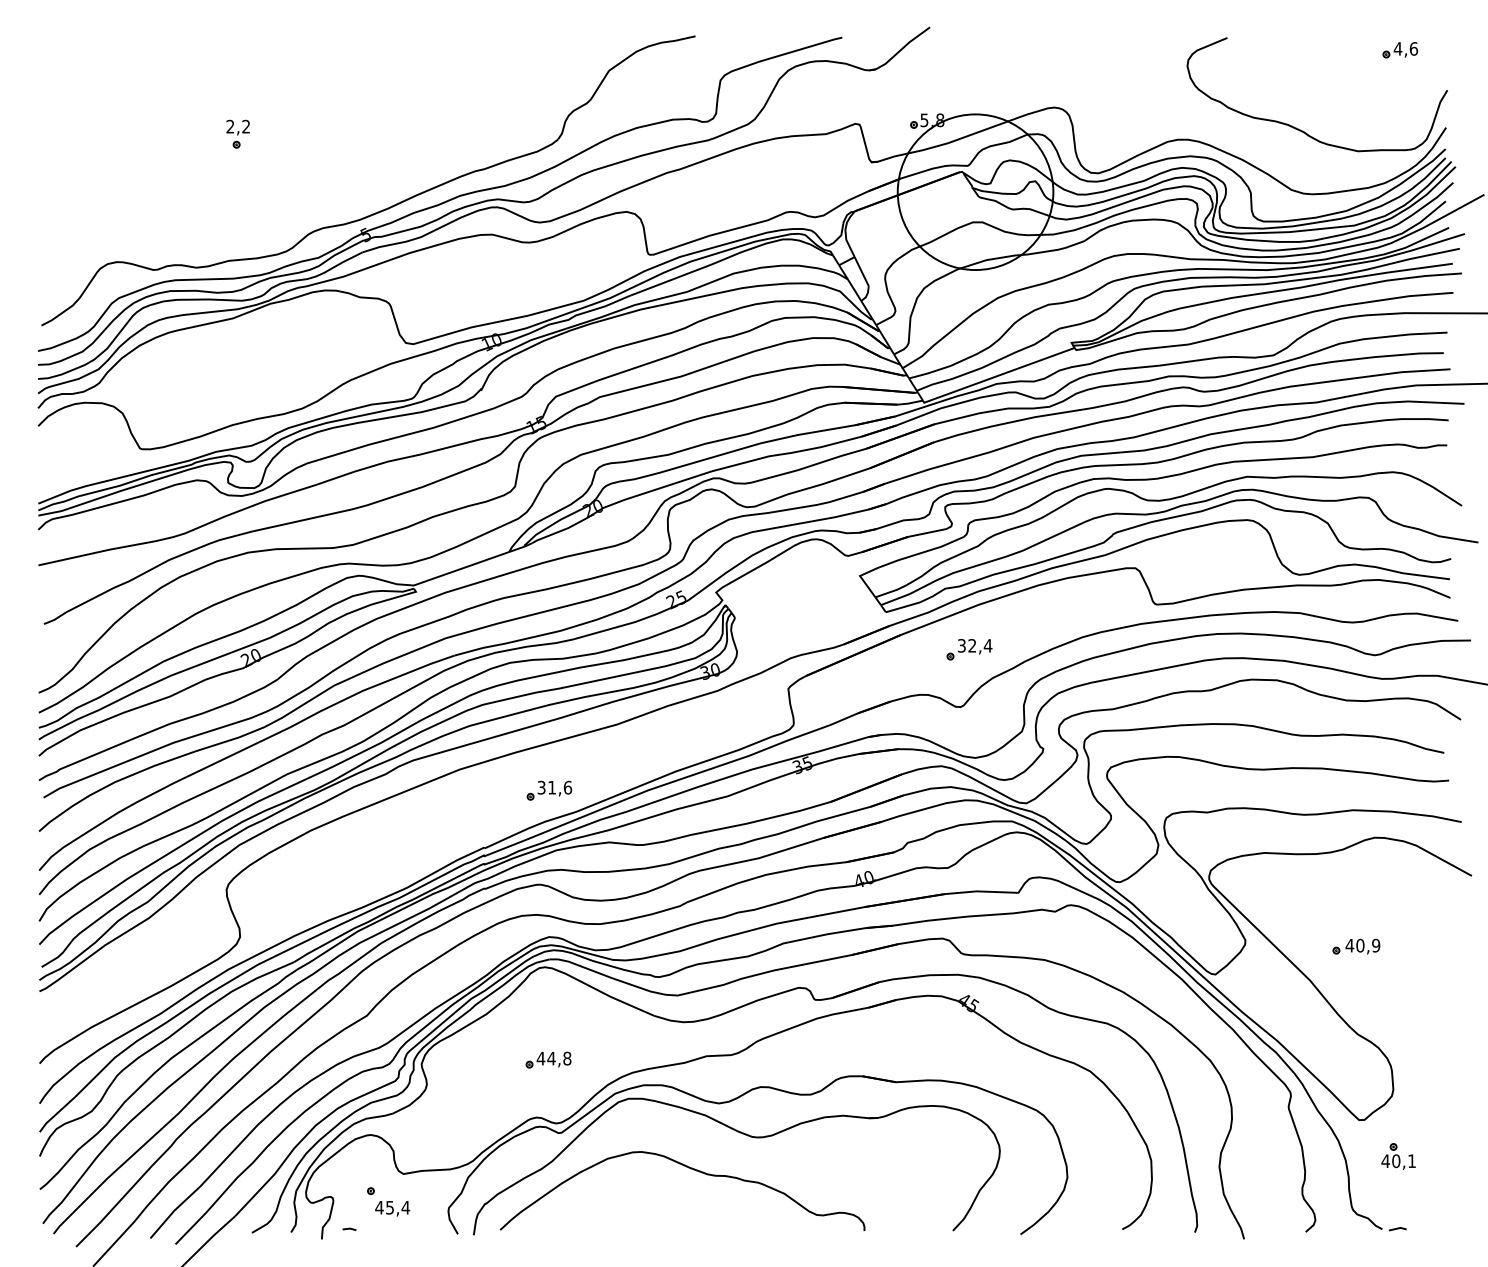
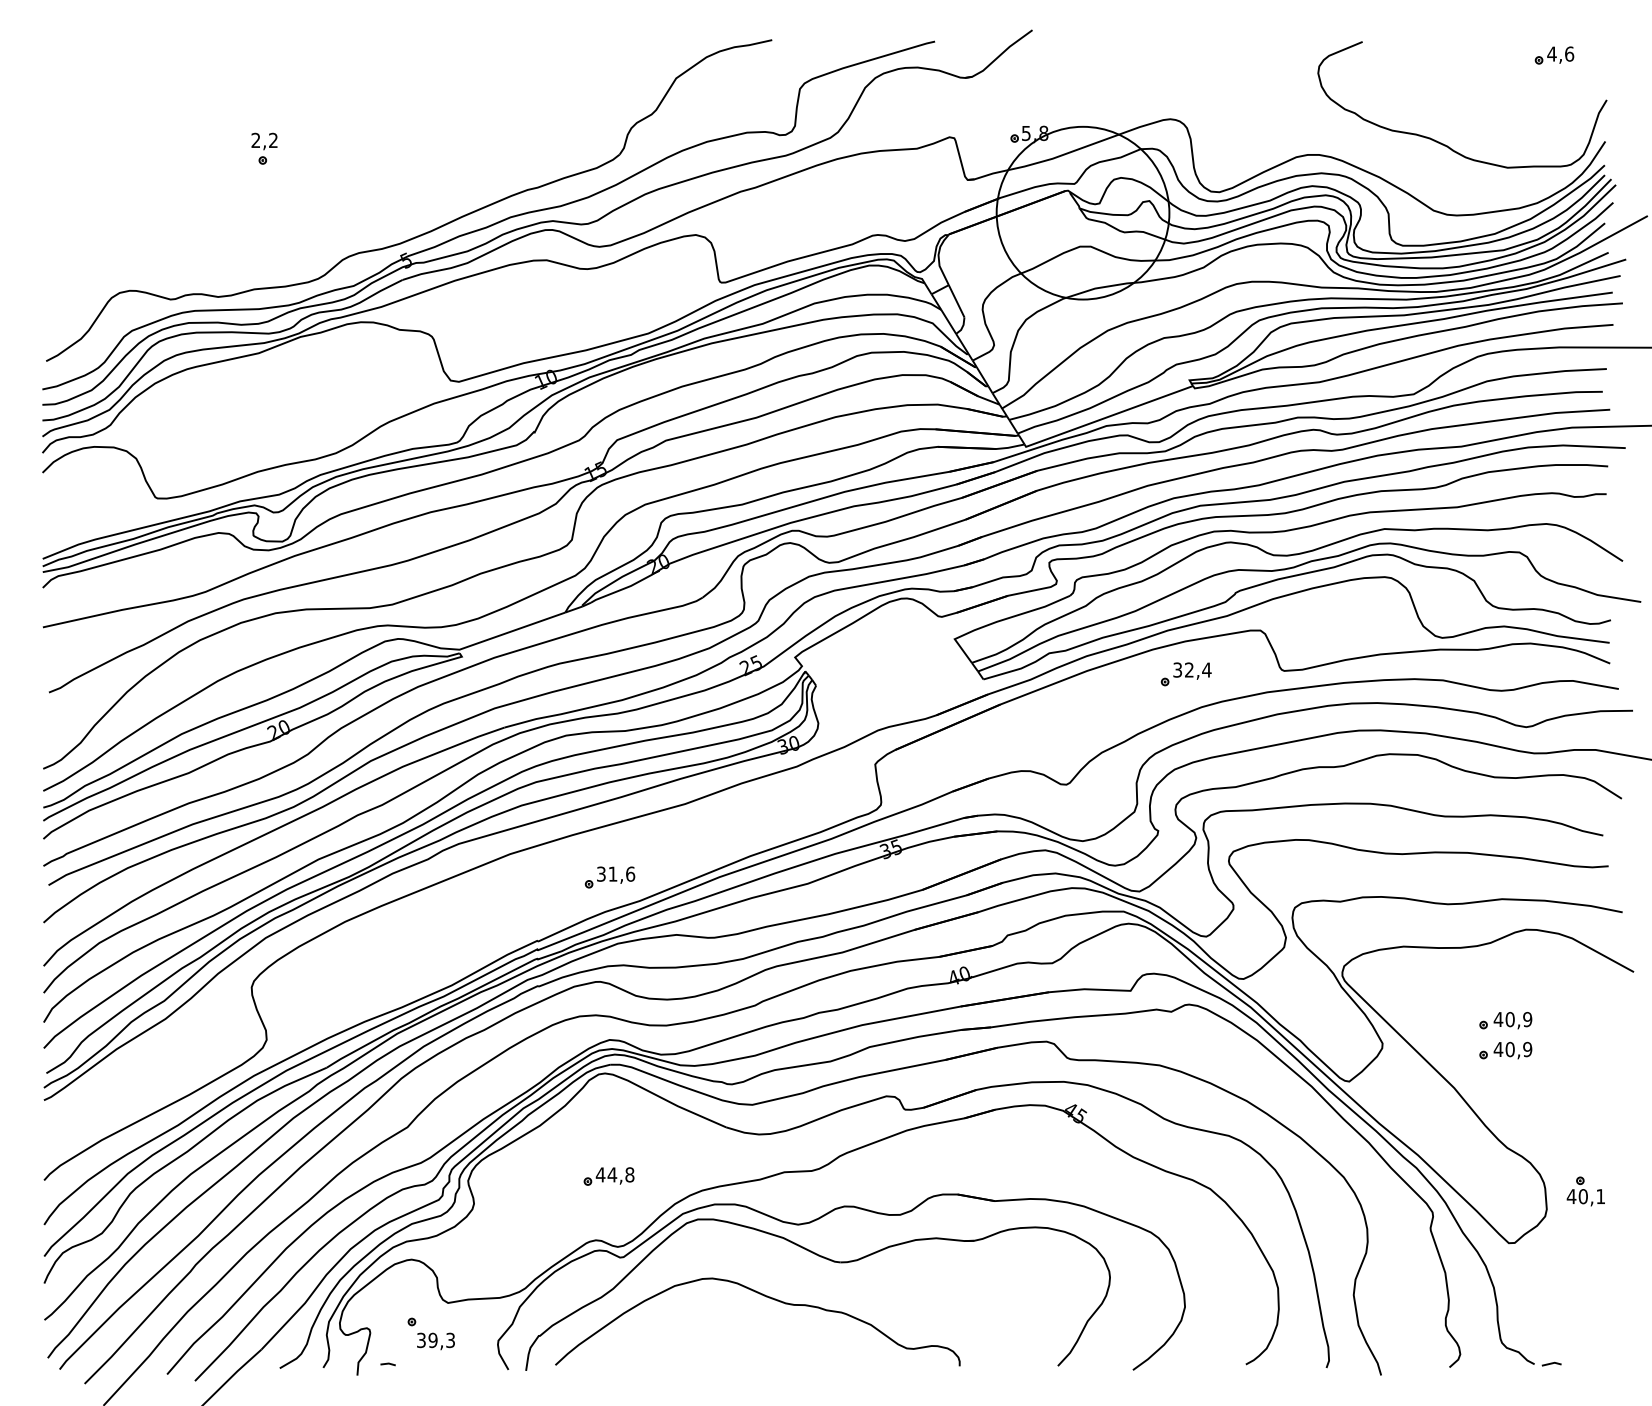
part: (969, 649) -> (1186, 674), moved
part: (1356, 919) -> (1505, 1020), added
part: (1398, 1156) -> (1585, 1191), moved
text: (392, 1207) -> (435, 1340), 45,4 -> 39,3

